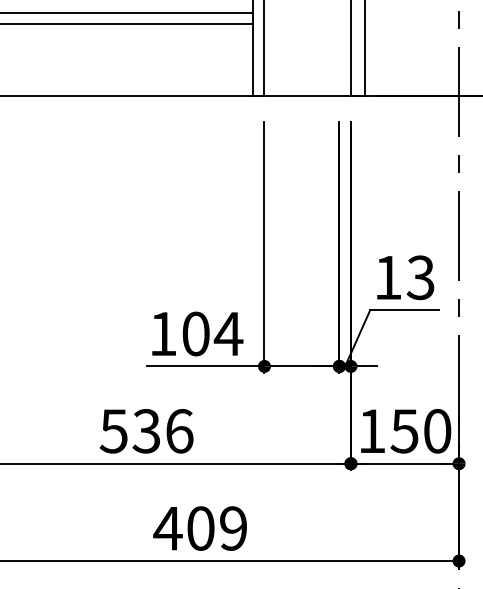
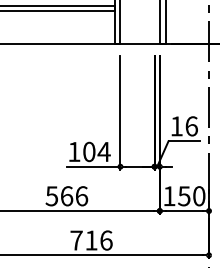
text: (420, 278) -> (191, 126), 13 -> 16
text: (145, 431) -> (66, 196), 536 -> 566
text: (198, 528) -> (90, 240), 409 -> 716

